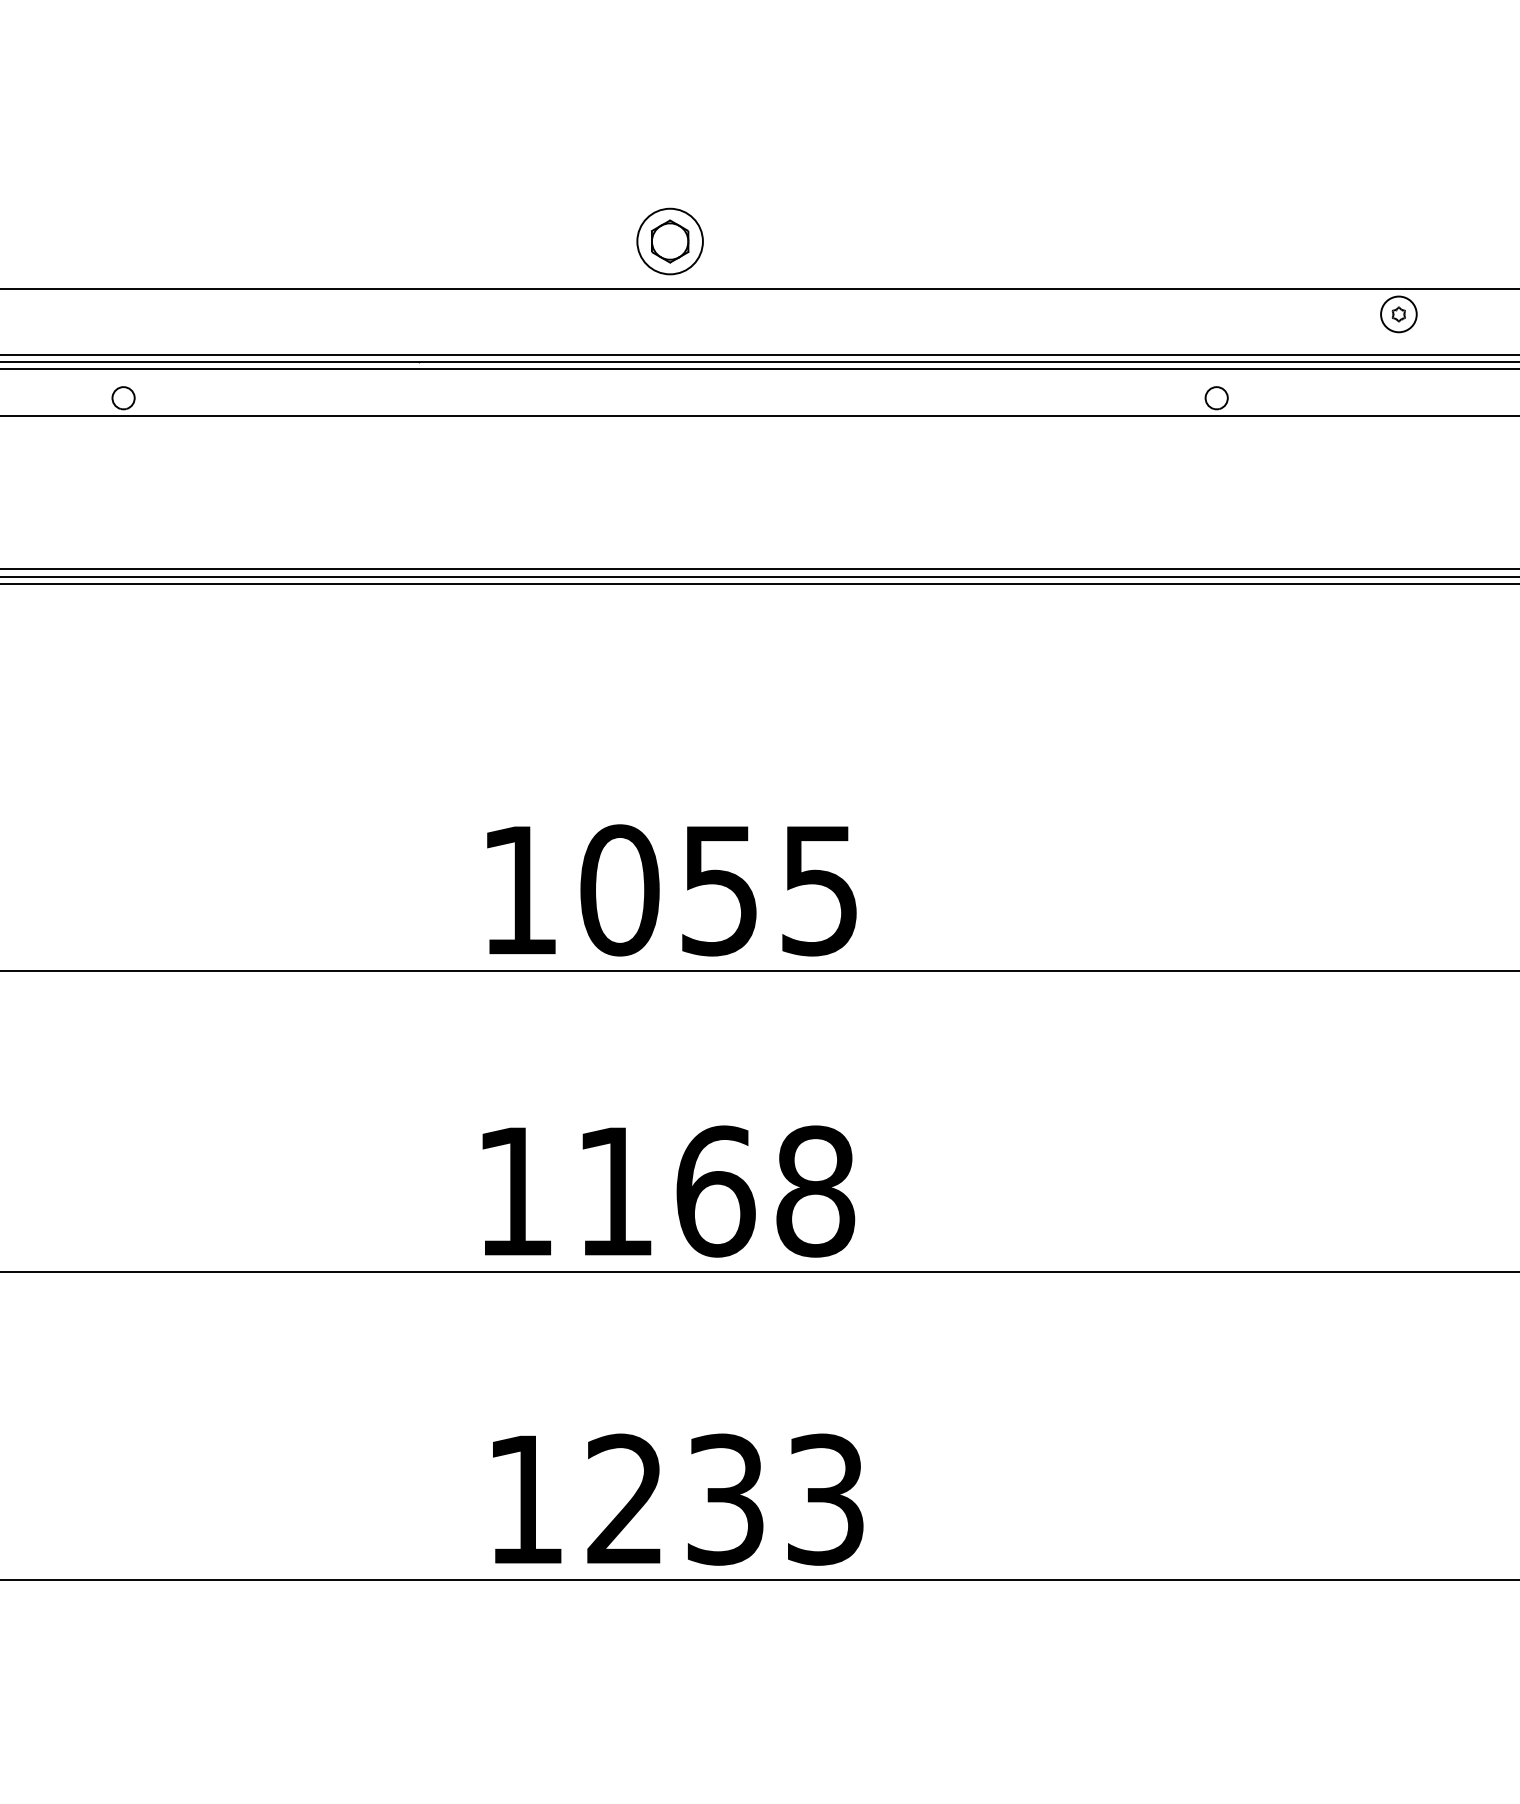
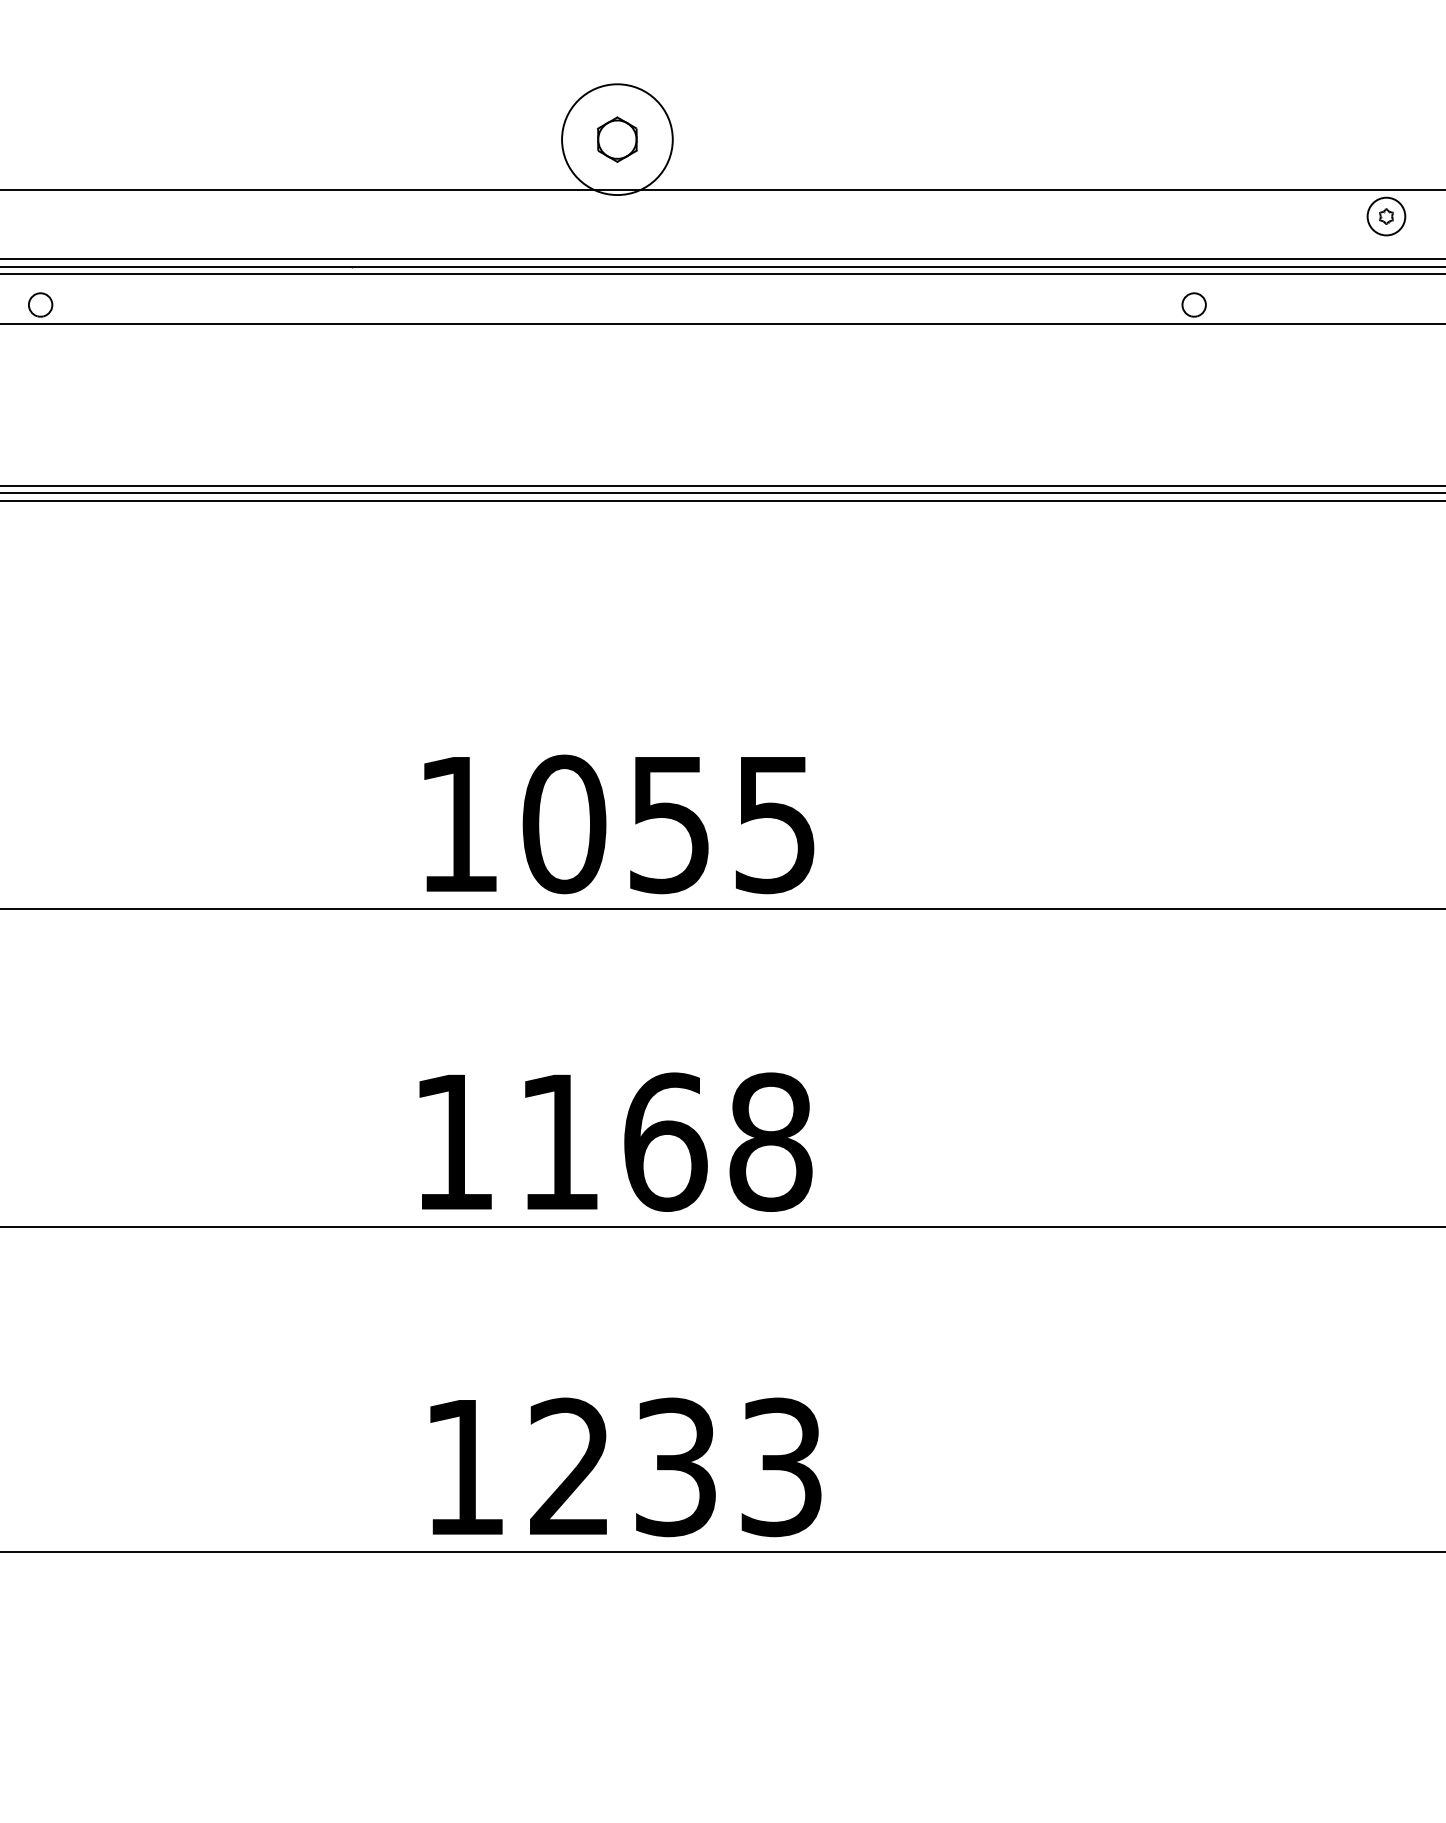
circle: (669, 241) -> (616, 139), size x1.6

